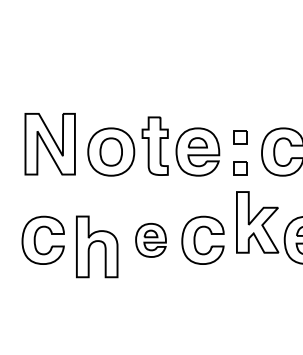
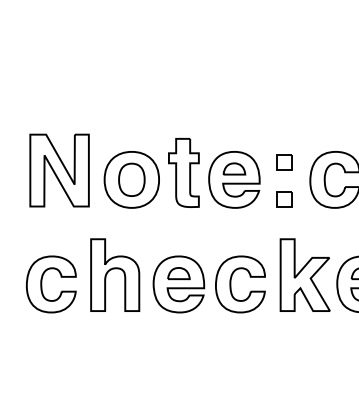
part: (257, 221) -> (304, 274), moved
part: (150, 240) -> (178, 284), size x1.43
part: (97, 246) -> (115, 274), moved

